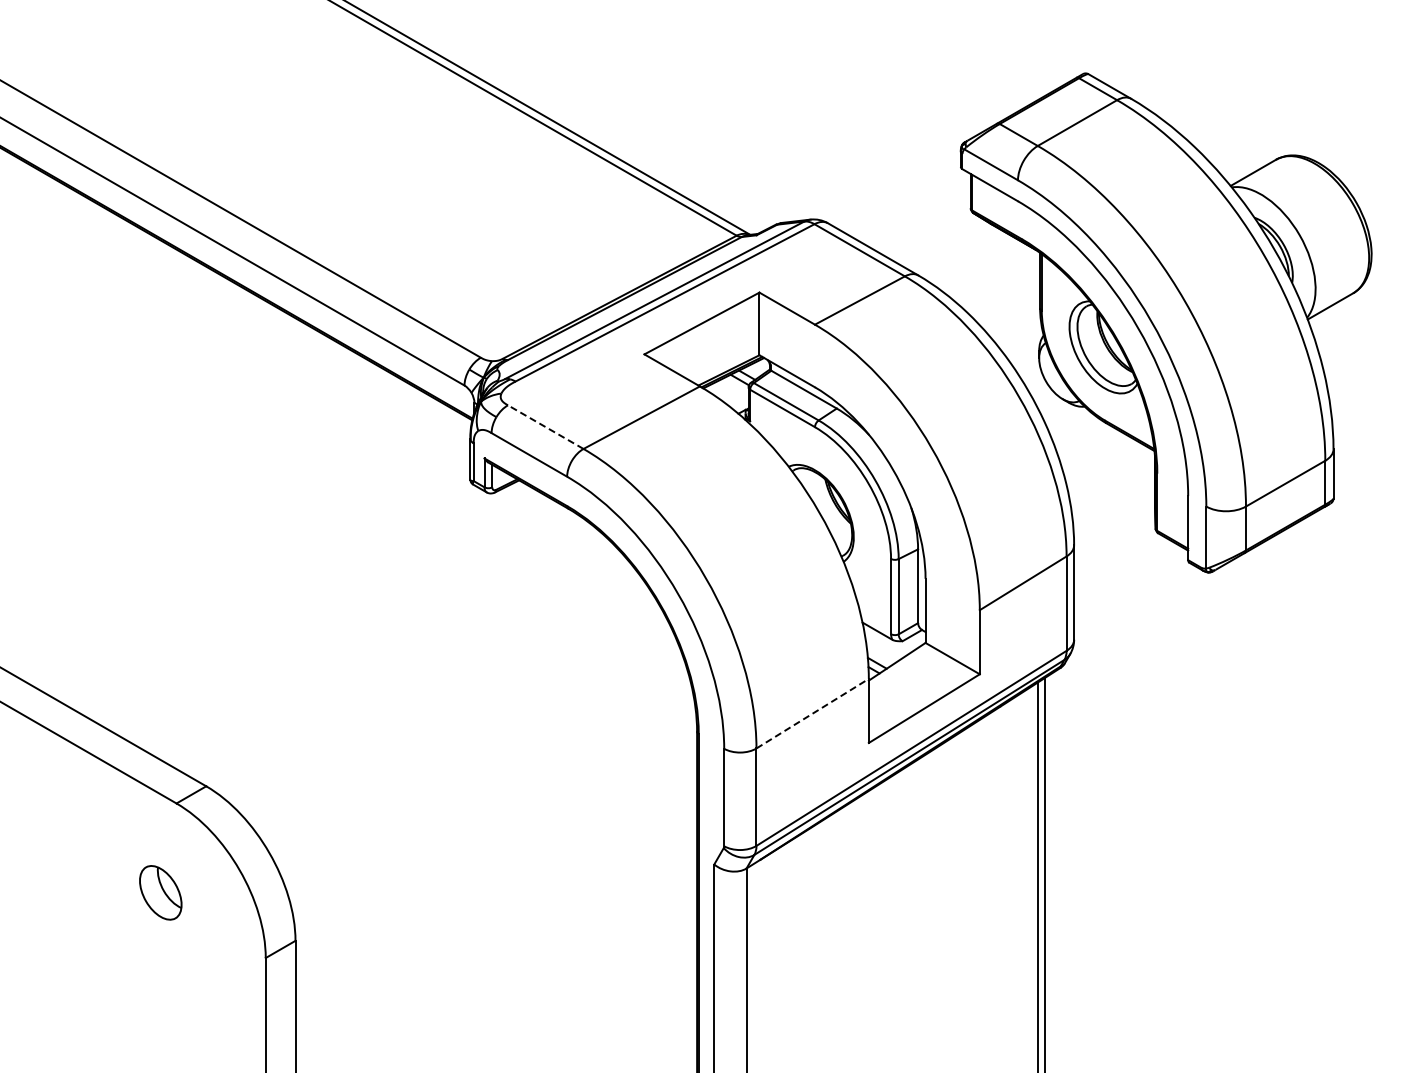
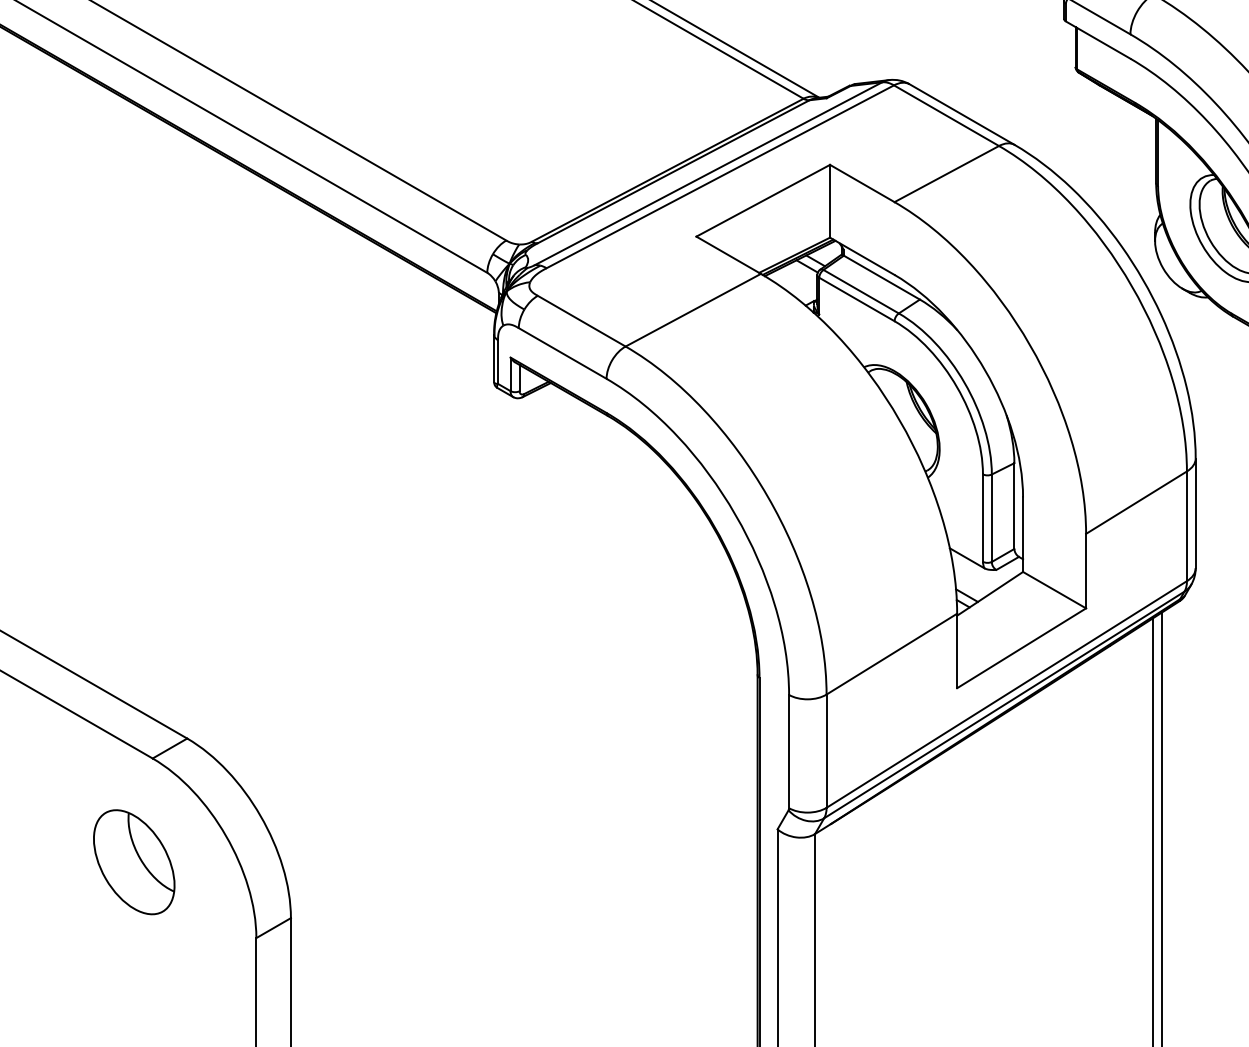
line: (545, 427) -> (581, 321), dashed -> solid
line: (813, 713) -> (892, 653), dashed -> solid
part: (160, 892) -> (134, 861), size x1.67

